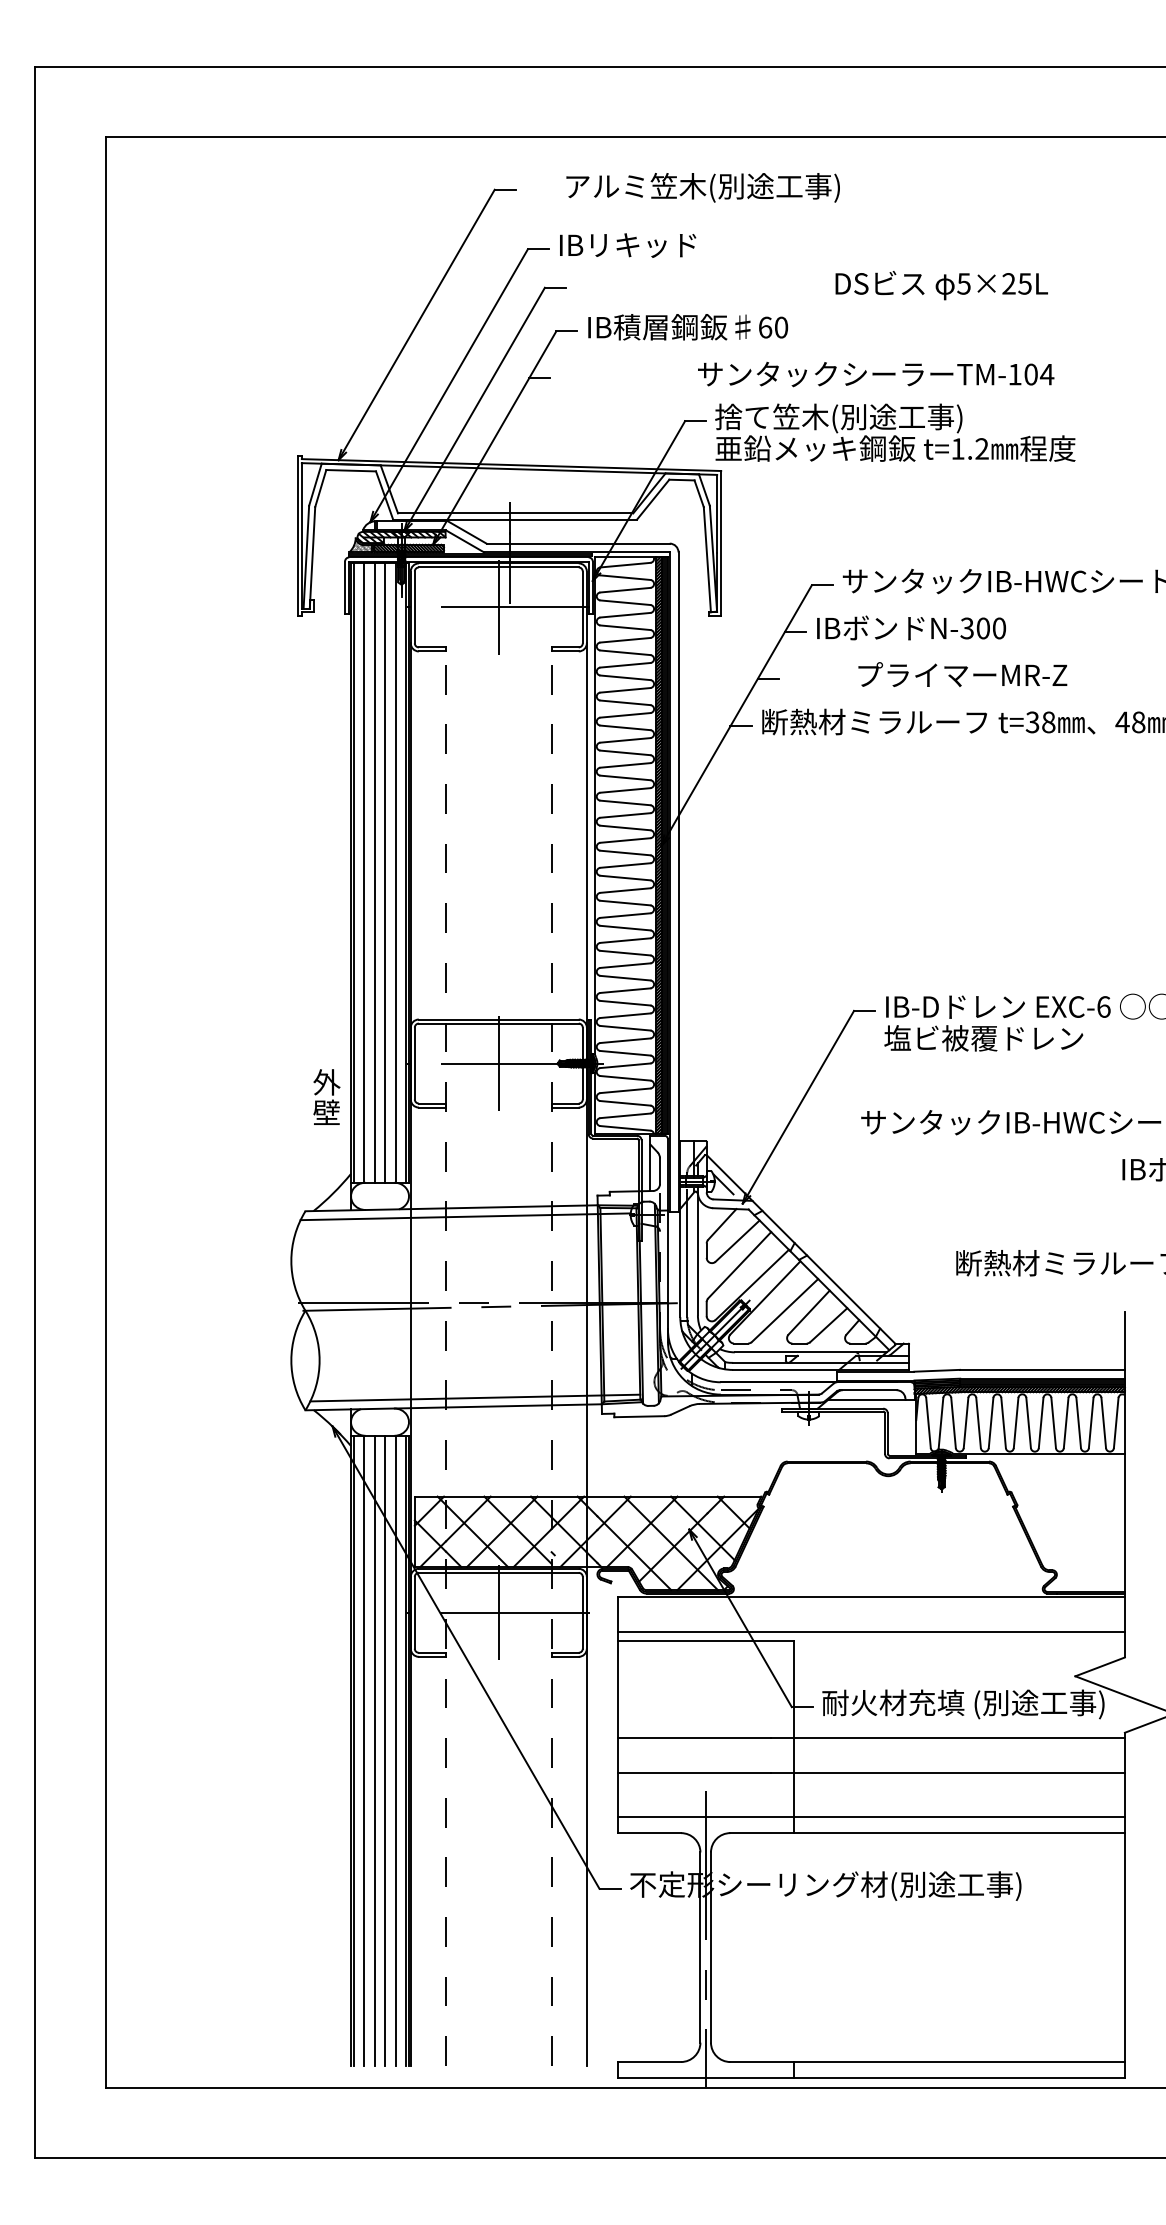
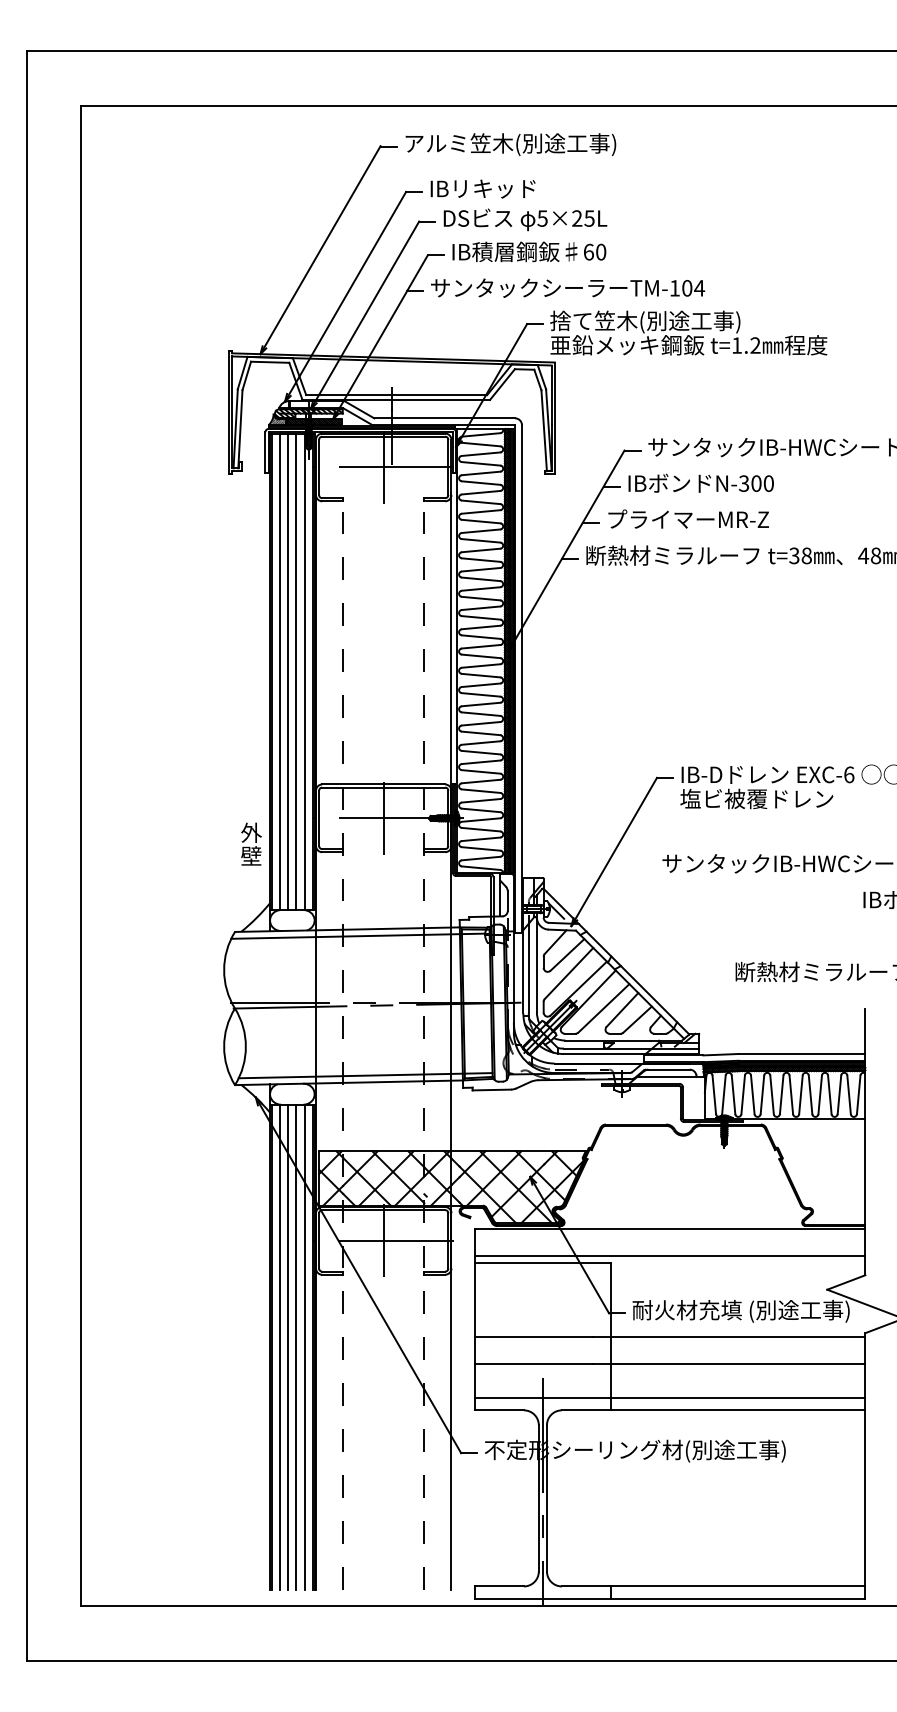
text: (702, 187) -> (510, 144), moved
text: (941, 285) -> (525, 219), moved
text: (876, 373) -> (568, 287), moved
text: (962, 673) -> (688, 518), moved

